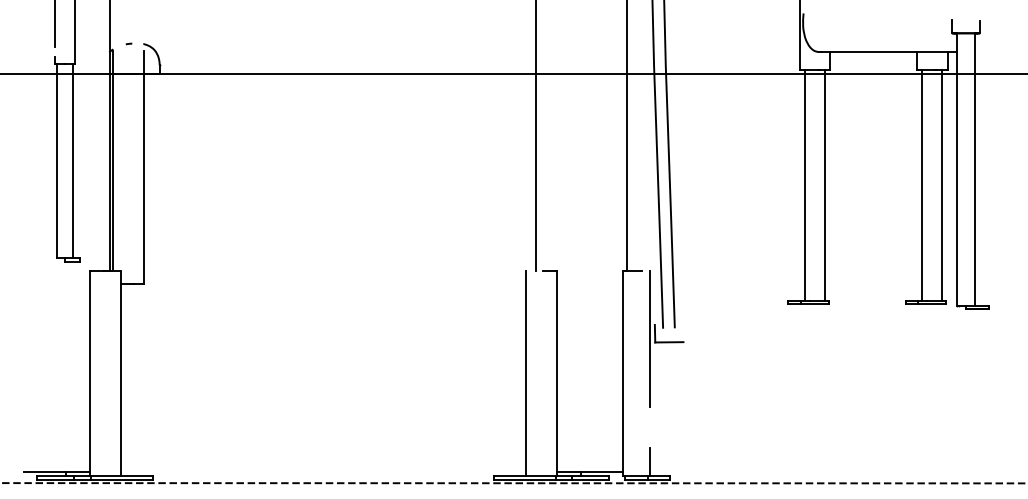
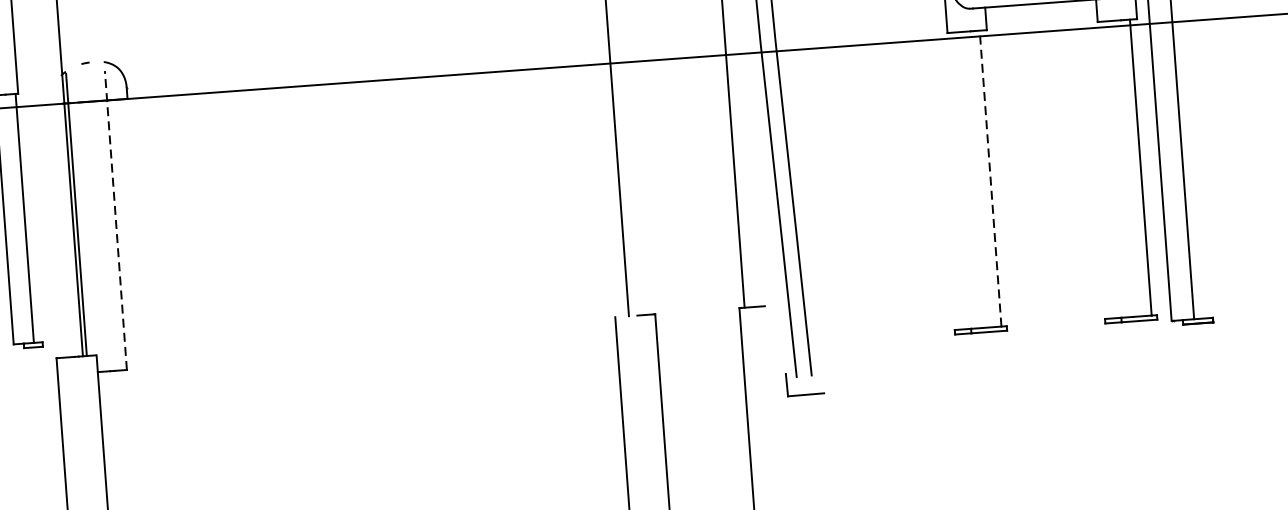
line: (143, 167) -> (115, 220), solid -> dashed
line: (805, 184) -> (965, 179), removed
line: (824, 184) -> (990, 177), solid -> dashed
line: (922, 184) -> (1115, 168), removed
line: (650, 339) -> (781, 392), removed

